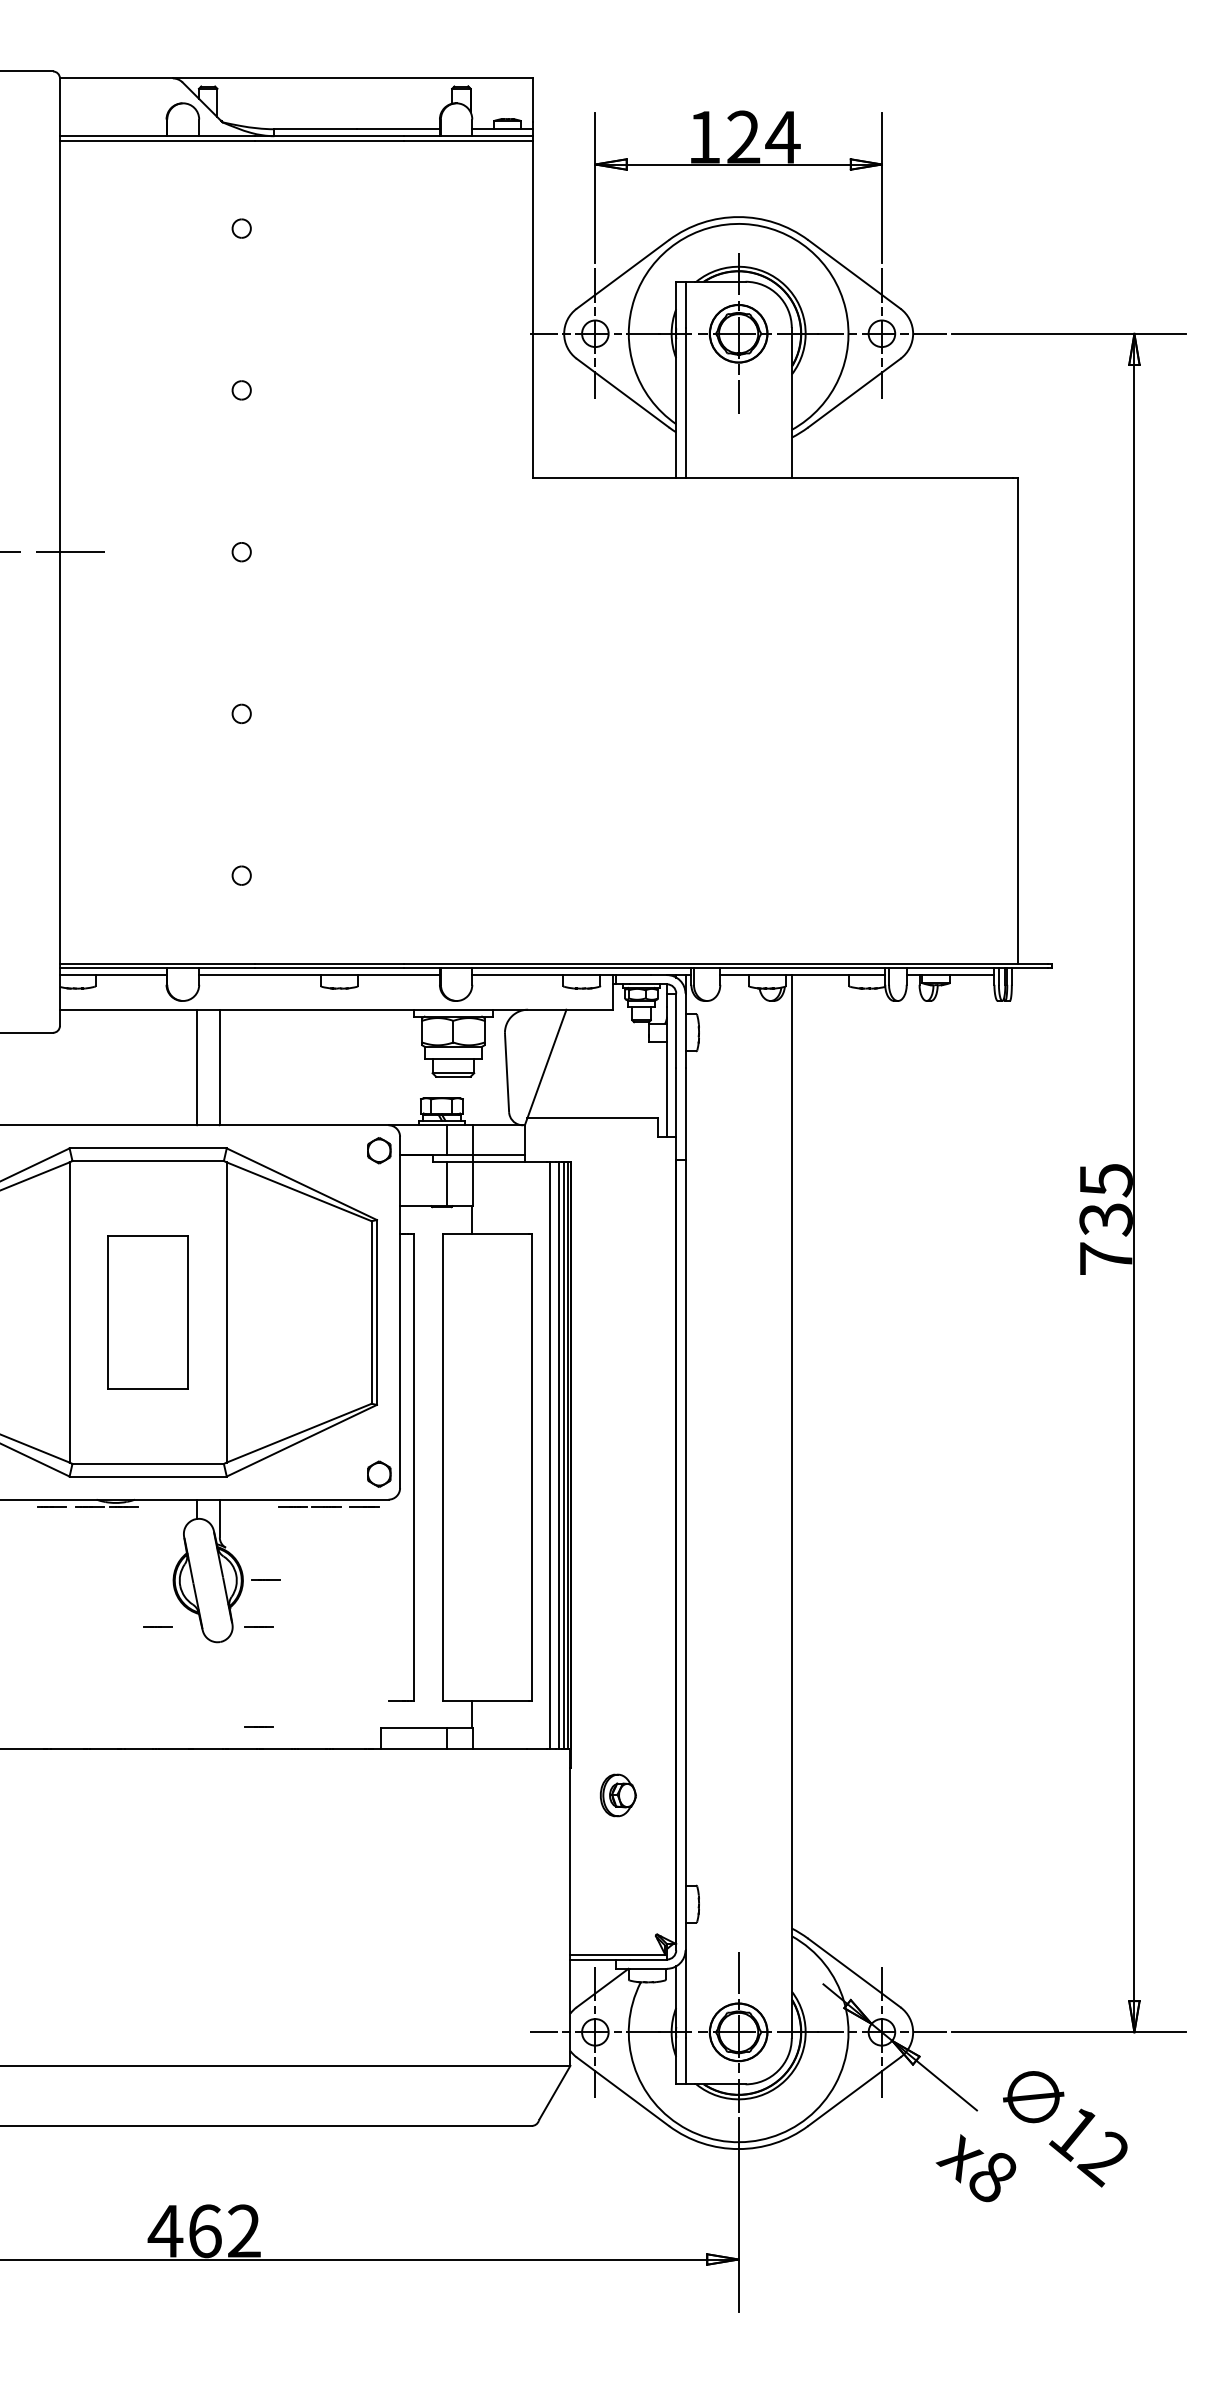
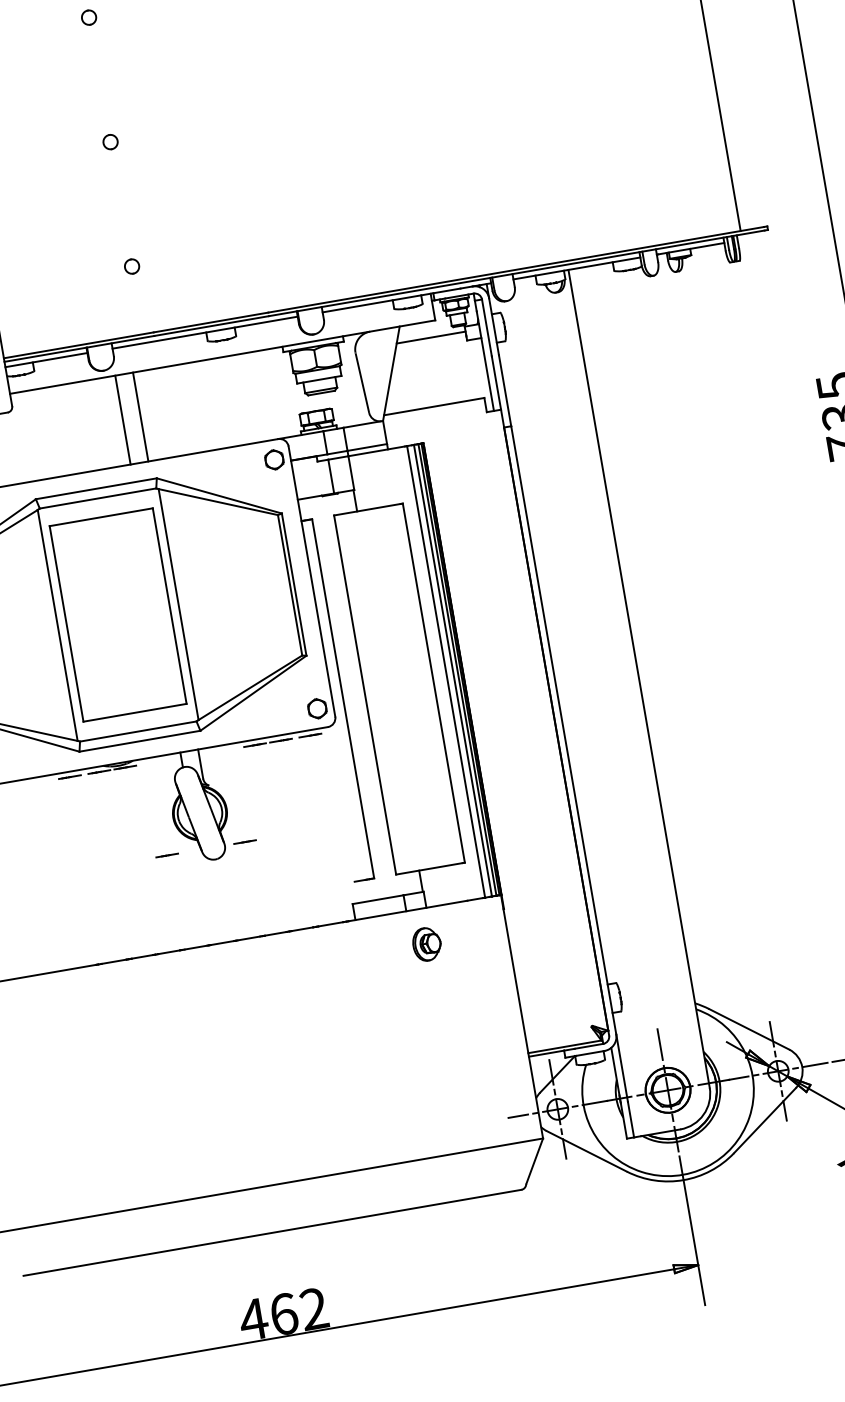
line: (603, 1030) -> (430, 337), added
part: (147, 1312) -> (117, 615), size x1.67
line: (265, 1579) -> (243, 804), removed
line: (258, 1726) -> (258, 918), removed
part: (618, 1795) -> (427, 944), moved

